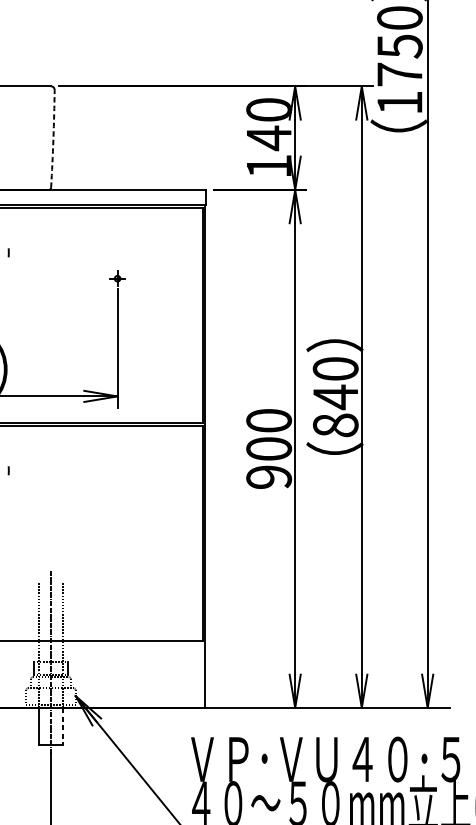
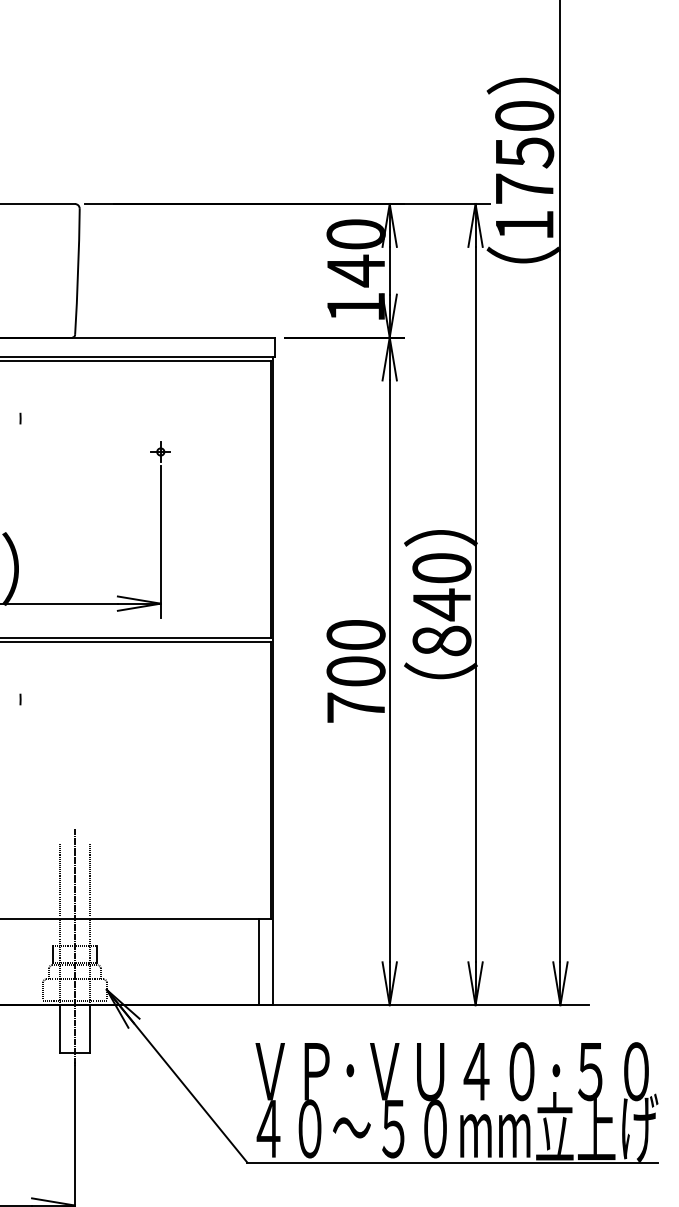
arc: (53, 138) -> (78, 271), dashed -> solid
text: (268, 476) -> (355, 707), 900 -> 700
line: (194, 674) -> (259, 962), added
line: (63, 726) -> (90, 1029), dashed -> solid

